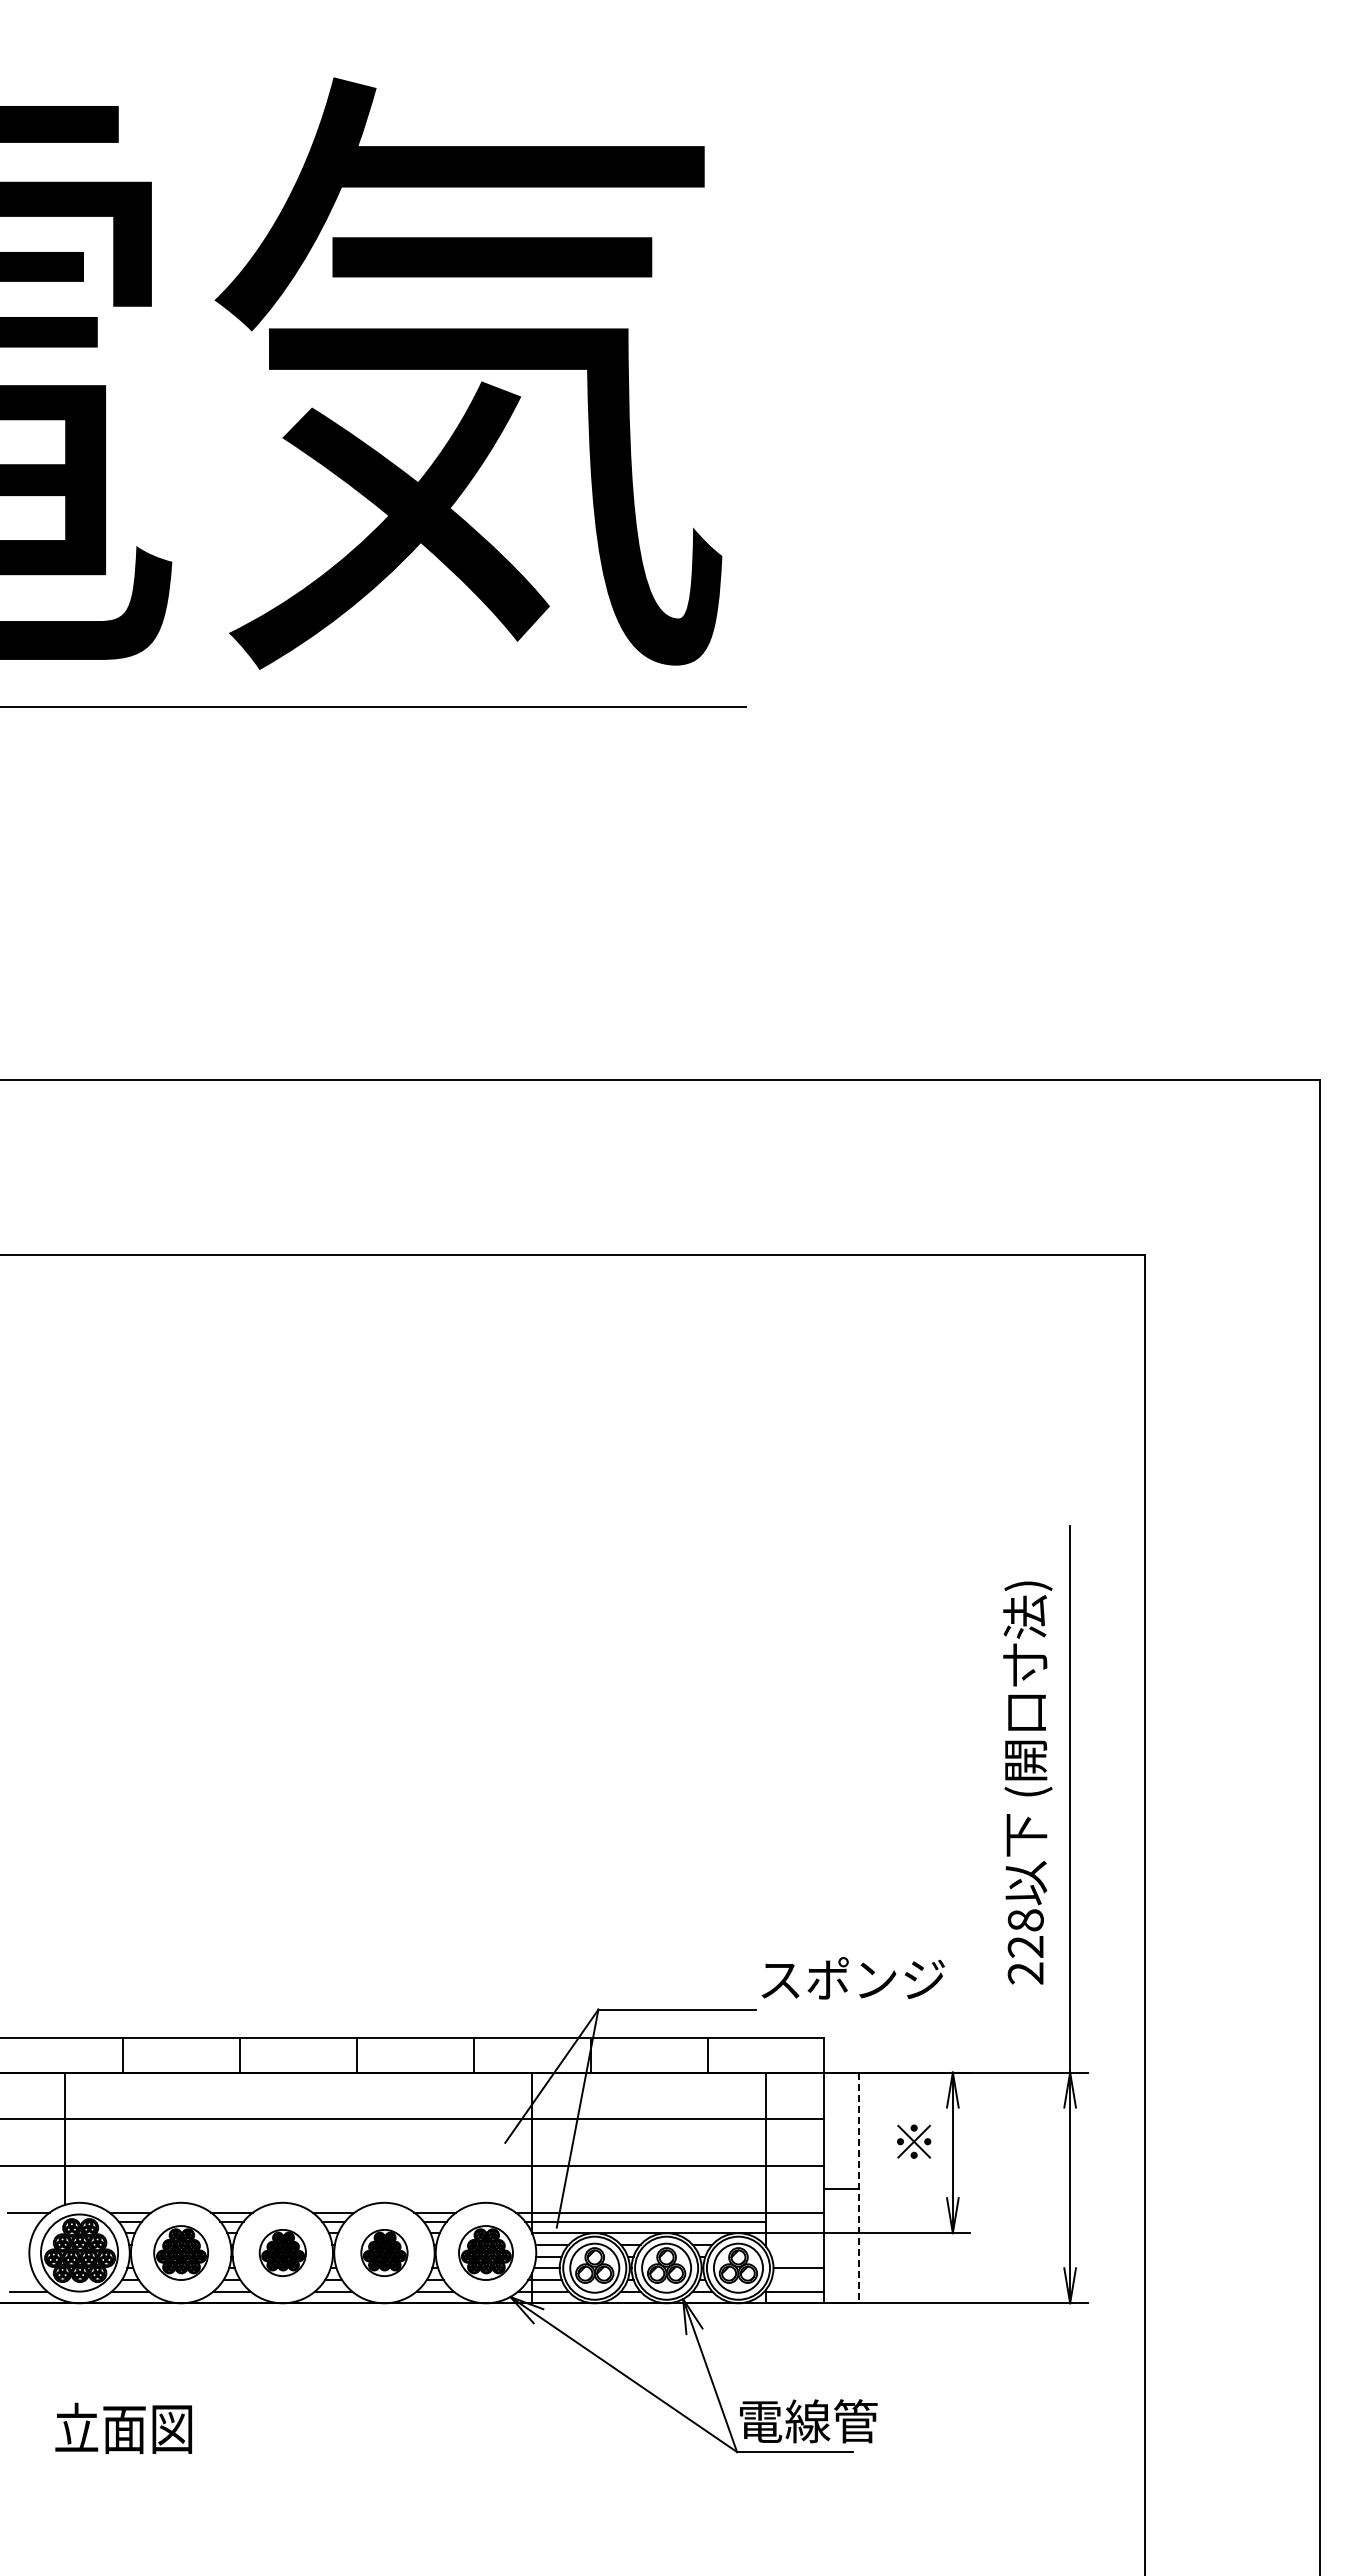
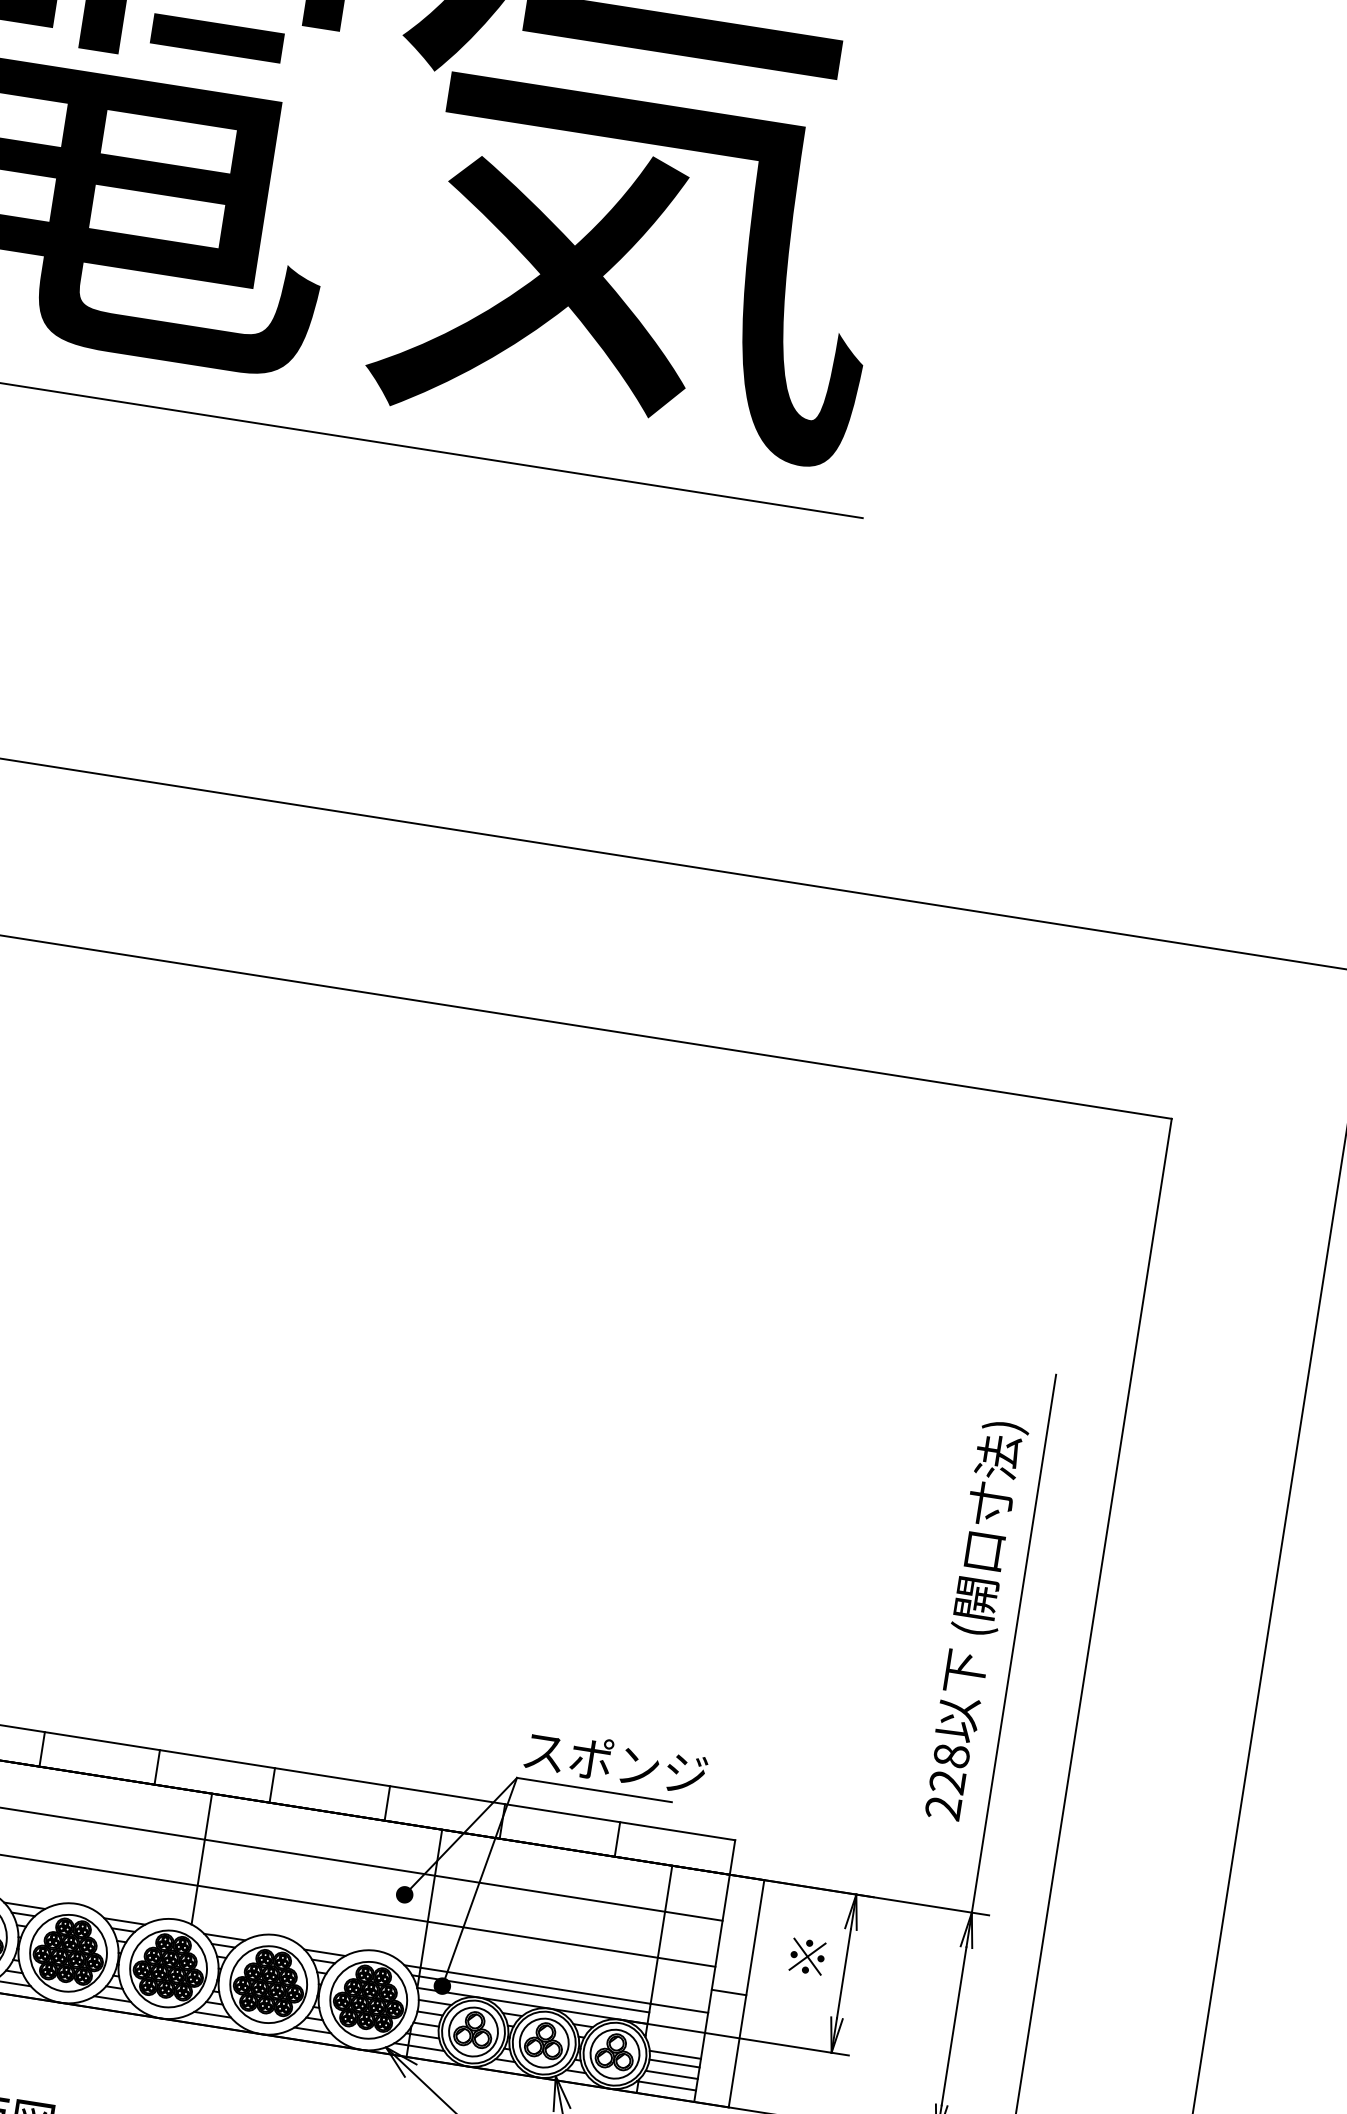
text: (852, 1978) -> (615, 1761), moved
line: (298, 2138) -> (201, 1858), added
fill: (505, 2142) -> (404, 1894), added
line: (859, 2188) -> (746, 1994), dashed -> solid
fill: (556, 2227) -> (442, 1986), added
part: (180, 2252) -> (67, 1952), size x1.43
part: (282, 2252) -> (168, 1968), size x1.67
part: (384, 2252) -> (268, 1984), size x1.67
part: (485, 2252) -> (368, 1999), size x1.43
line: (798, 2259) -> (675, 2054), added
line: (797, 2279) -> (671, 2074), added

